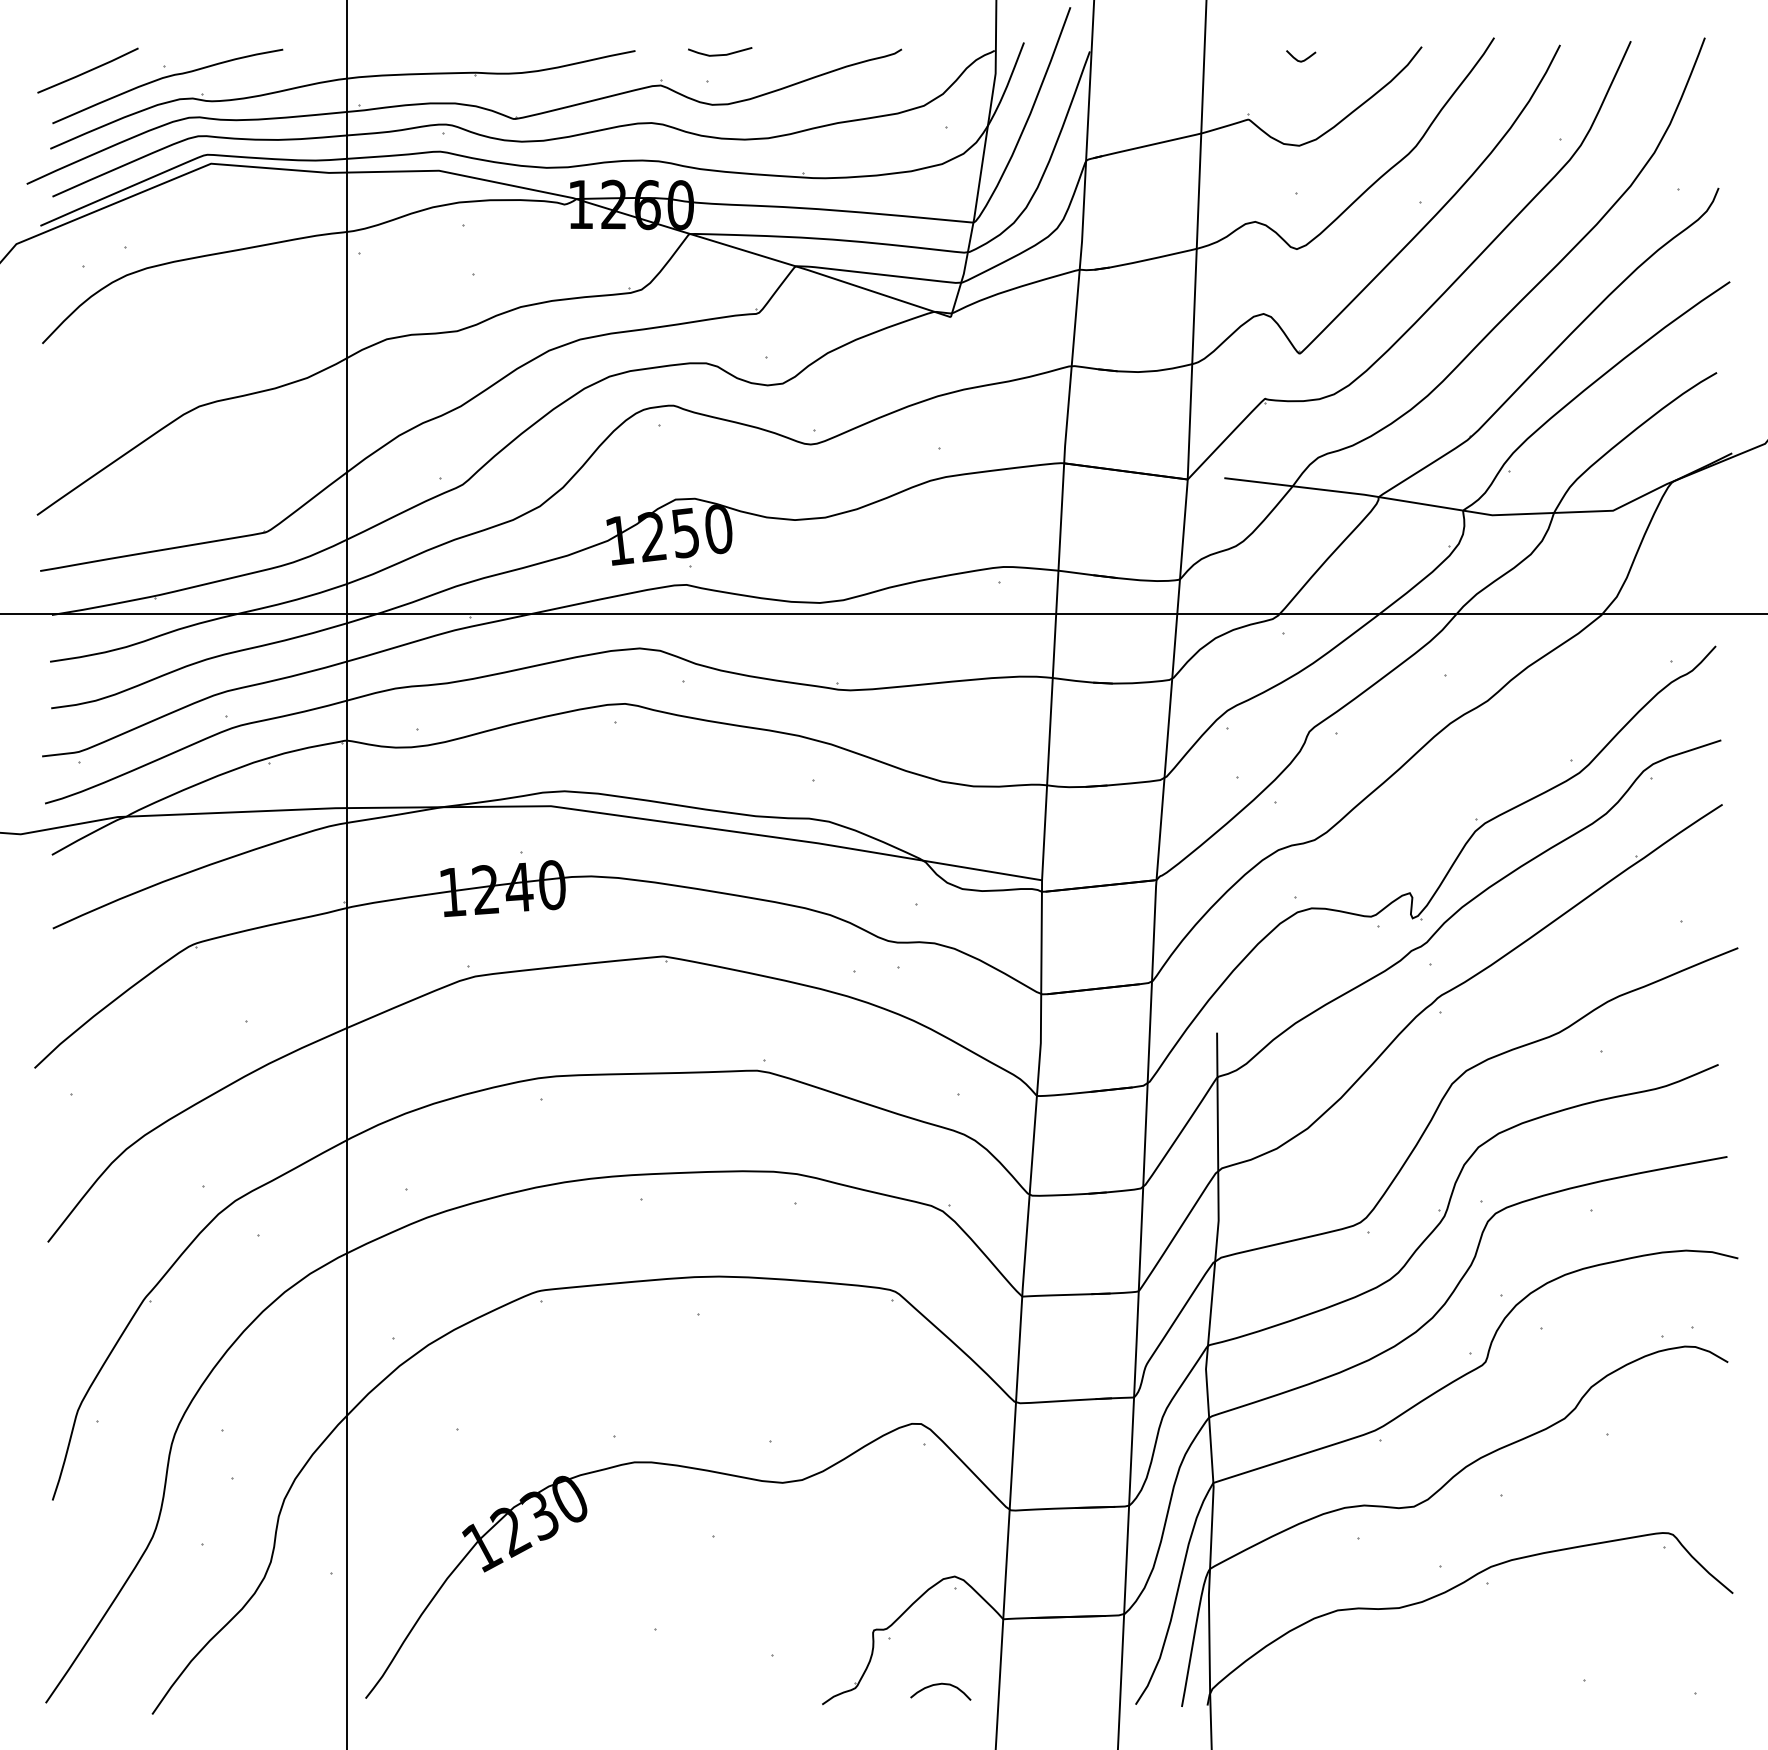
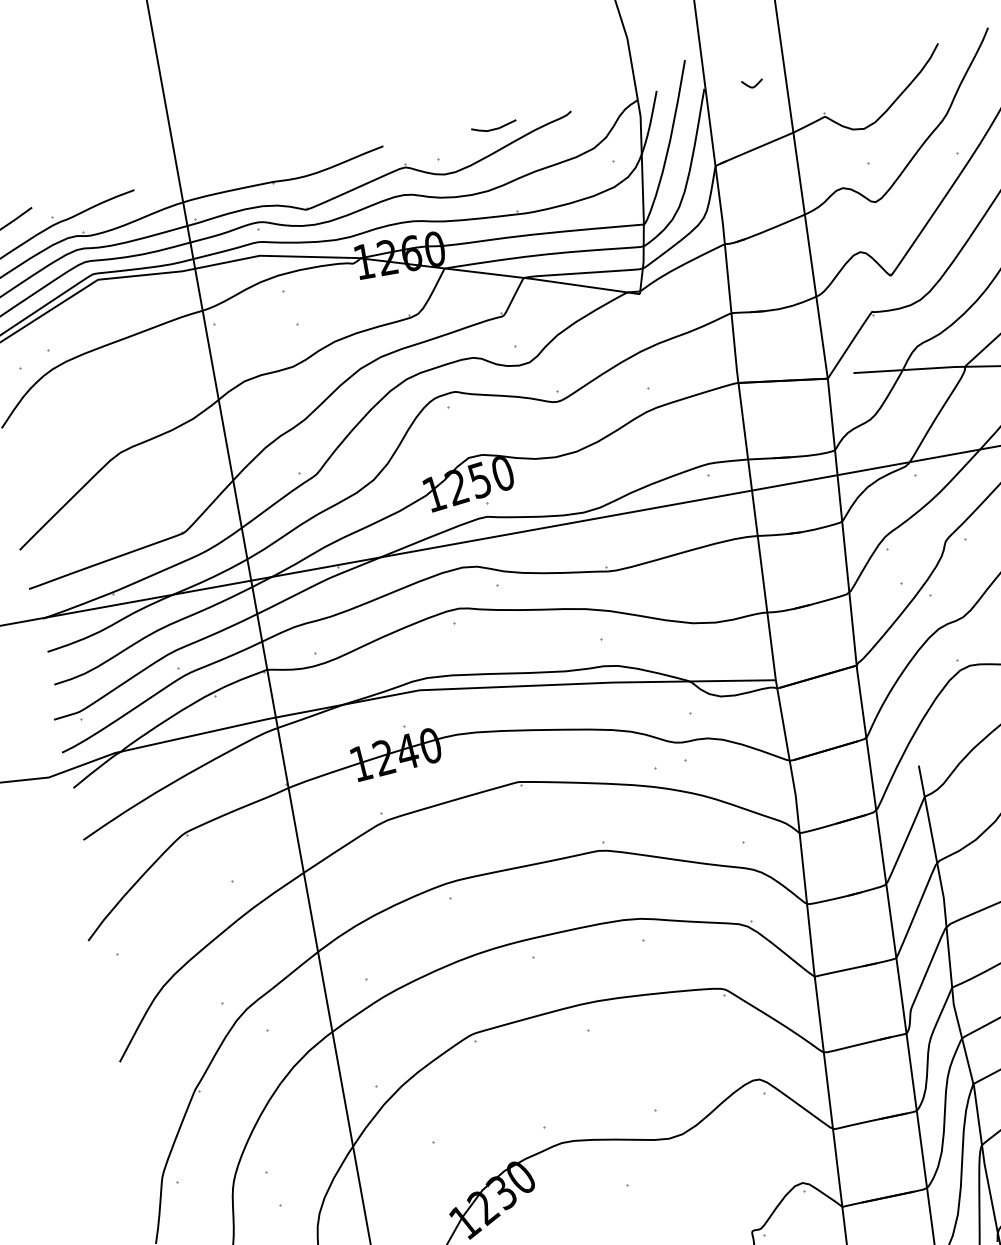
line: (720, 54) -> (494, 128), moved
curve: (1301, 60) -> (753, 86), moved

